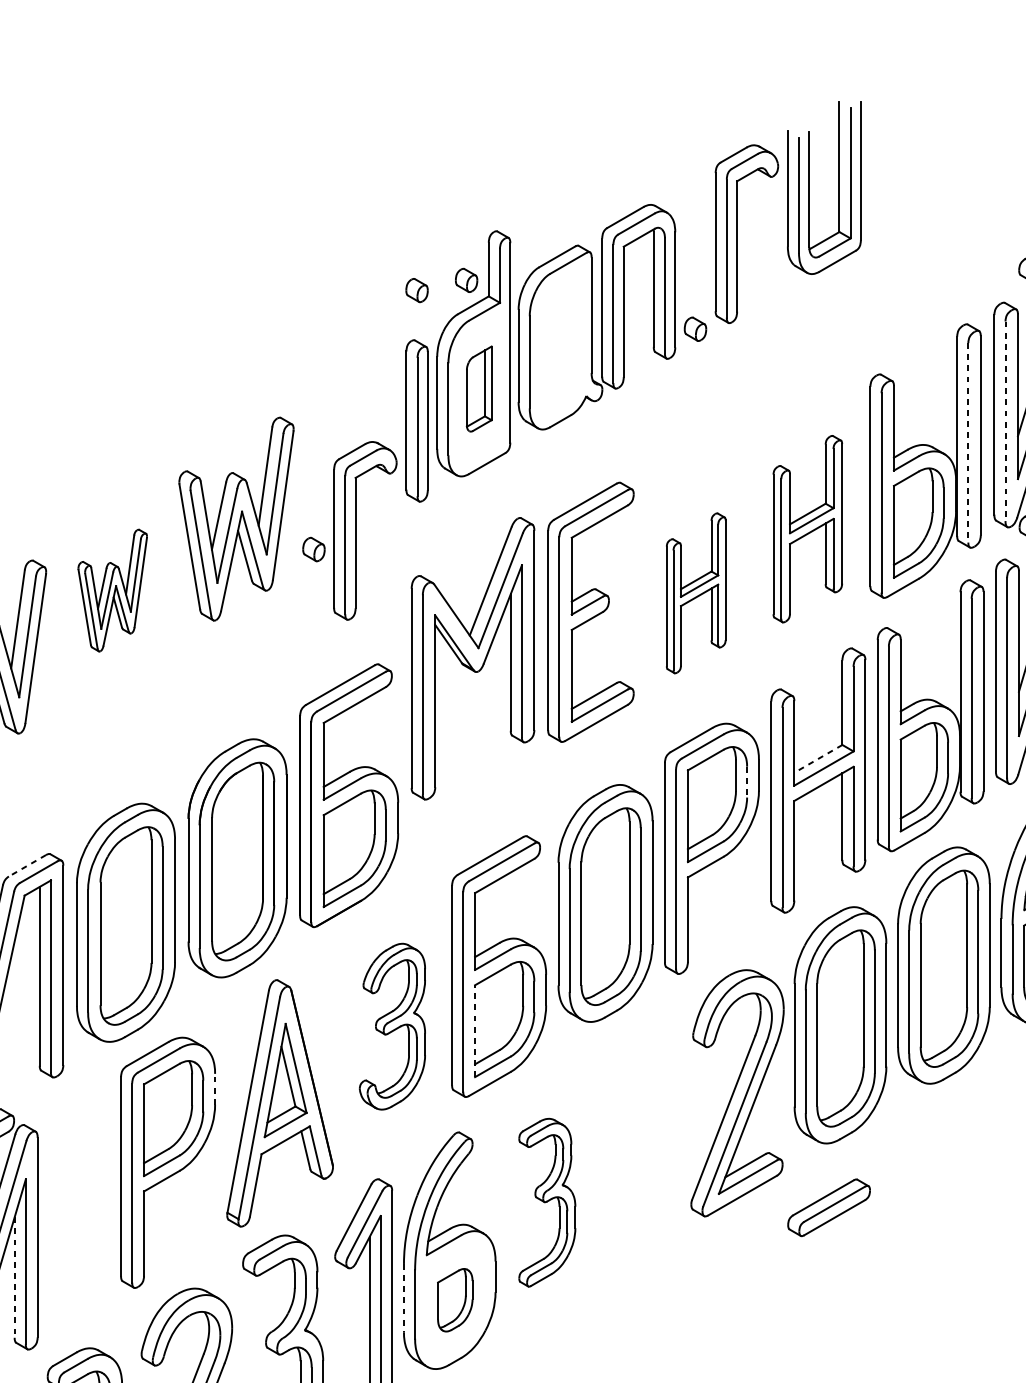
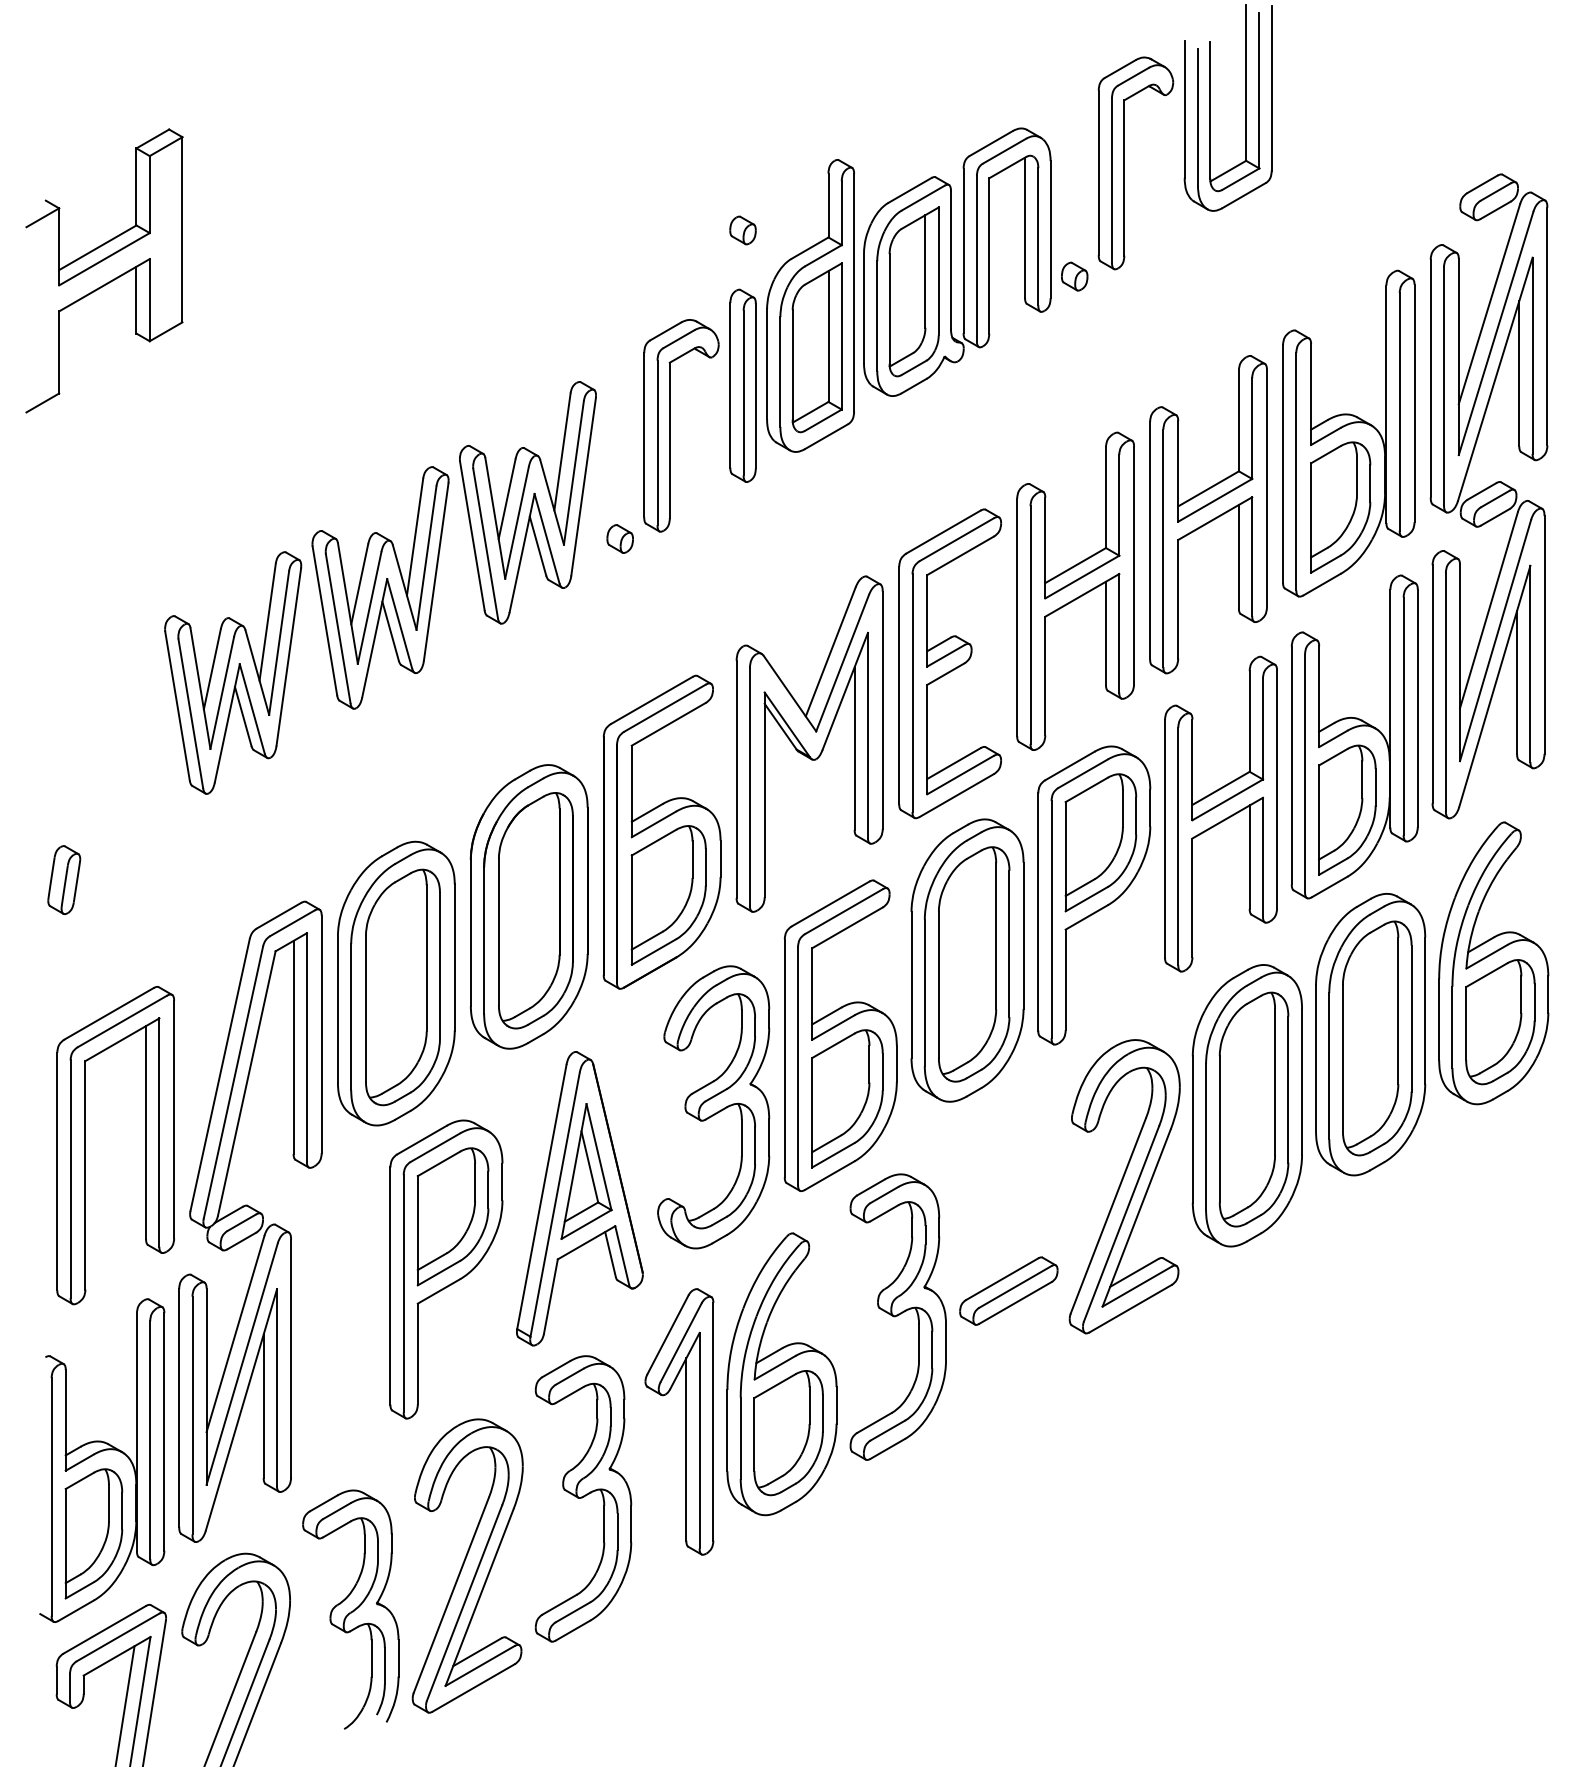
part: (466, 280) -> (801, 218), removed
part: (560, 341) -> (913, 291), added
part: (478, 388) -> (816, 347), size x1.67
line: (1005, 421) -> (1444, 386), dashed -> solid
line: (968, 442) -> (1399, 411), dashed -> solid
part: (807, 528) -> (1208, 514), size x1.43
part: (356, 530) -> (670, 425), moved
part: (112, 590) -> (380, 587), size x1.67
part: (696, 592) -> (1075, 590), size x1.67
part: (590, 612) -> (949, 663), moved
part: (472, 658) -> (809, 743), moved
line: (817, 758) -> (1220, 788), dashed -> solid
line: (747, 782) -> (1136, 816), dashed -> solid
line: (27, 866) -> (278, 916), dashed -> solid
part: (392, 1026) -> (713, 1107), size x1.43
line: (475, 1030) -> (812, 1112), dashed -> solid
line: (215, 1088) -> (502, 1181), dashed -> solid
part: (546, 1202) -> (897, 1316), size x1.43
part: (828, 1207) -> (1008, 1290), moved
line: (14, 1277) -> (263, 1406), dashed -> solid
line: (404, 1297) -> (727, 1430), dashed -> solid
part: (455, 1300) -> (788, 1433), size x1.67

